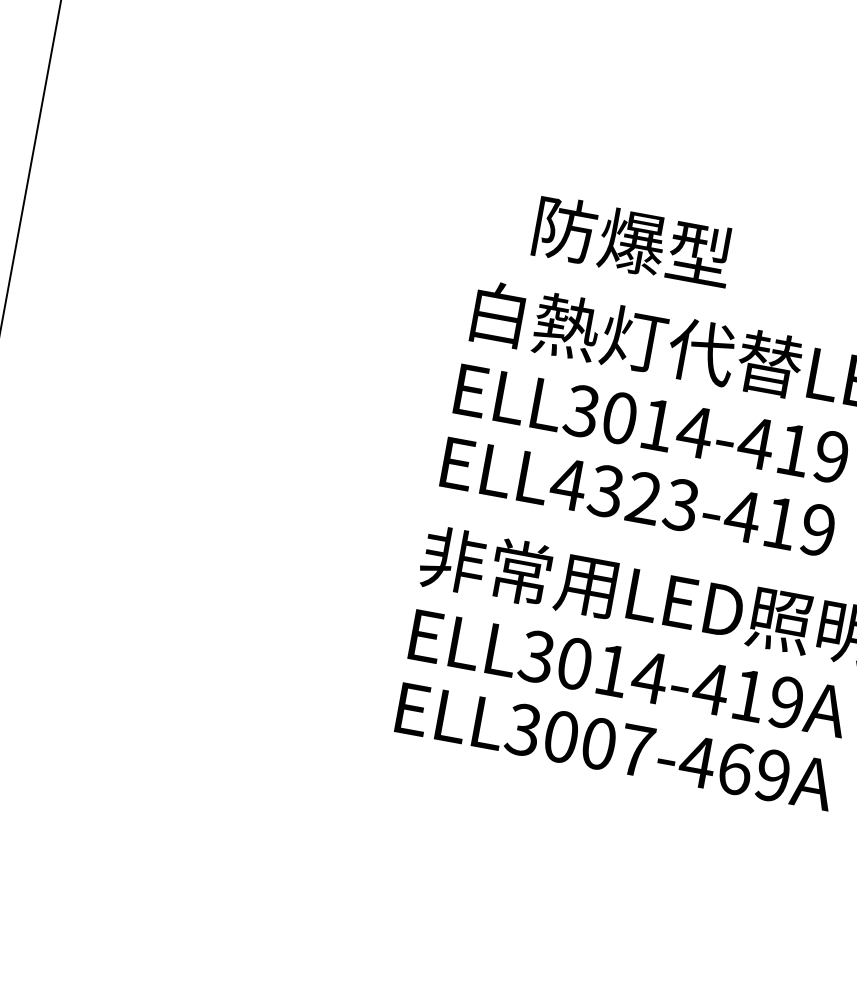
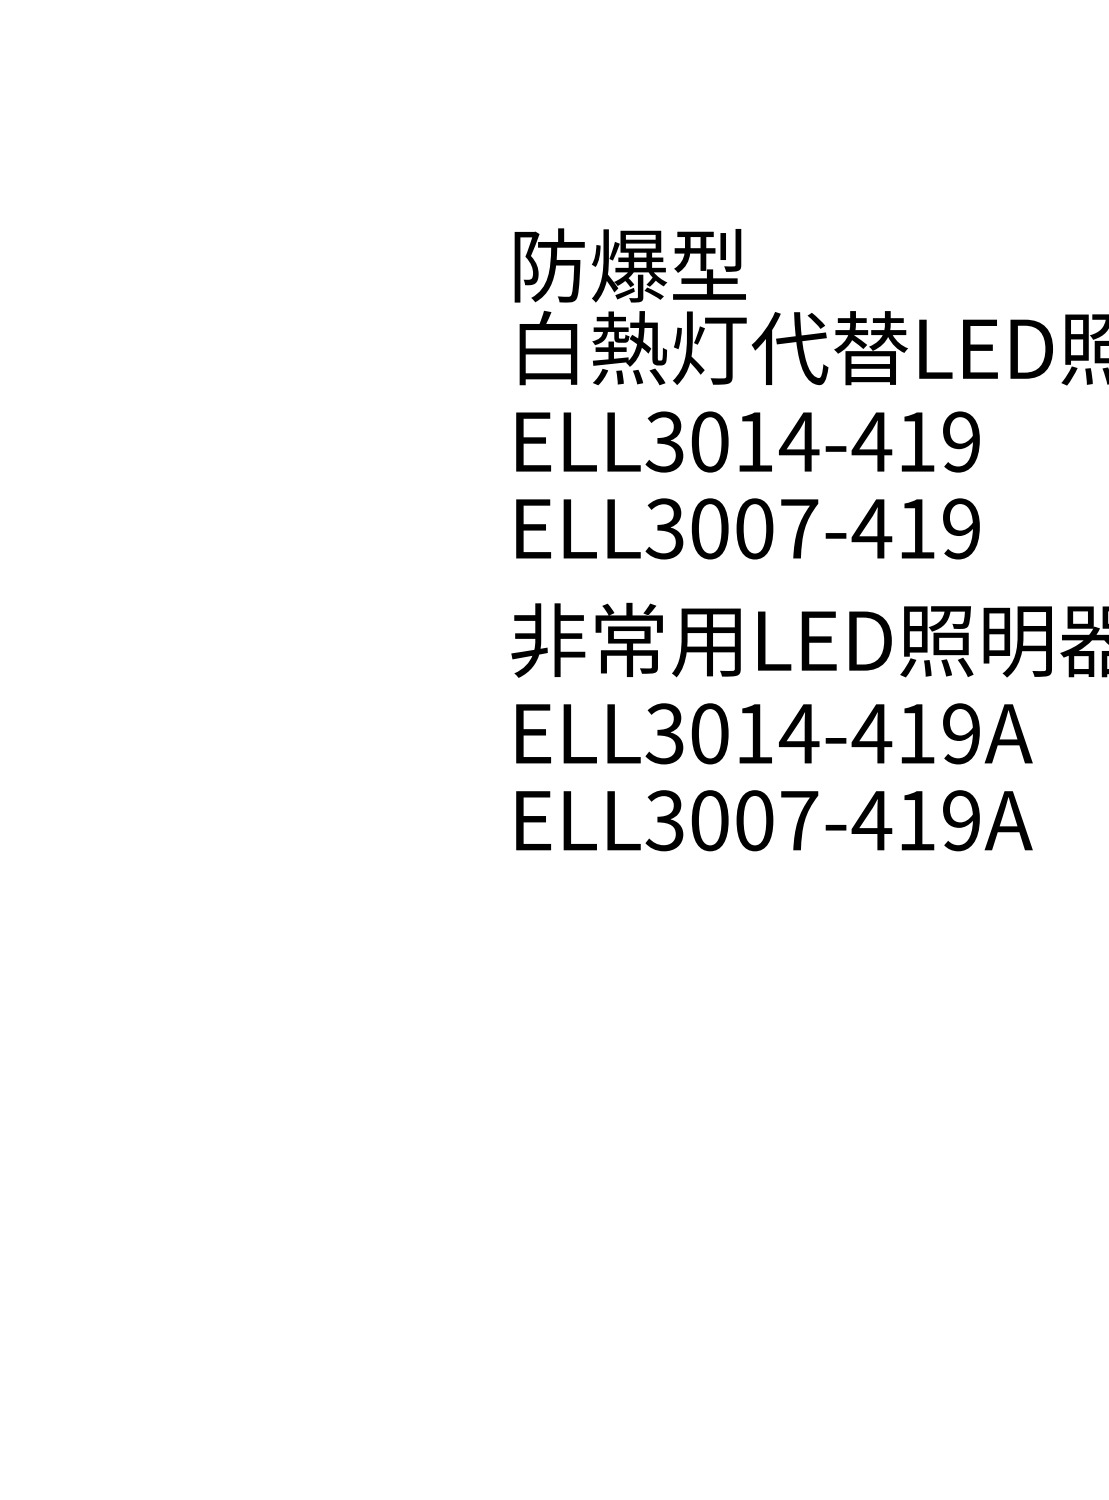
text: (632, 241) -> (629, 265), moved
text: (624, 494) -> (731, 528), ELL4323-419 -> ELL3007-419
text: (736, 768) -> (917, 820), ELL3007-469A -> ELL3007-419A

